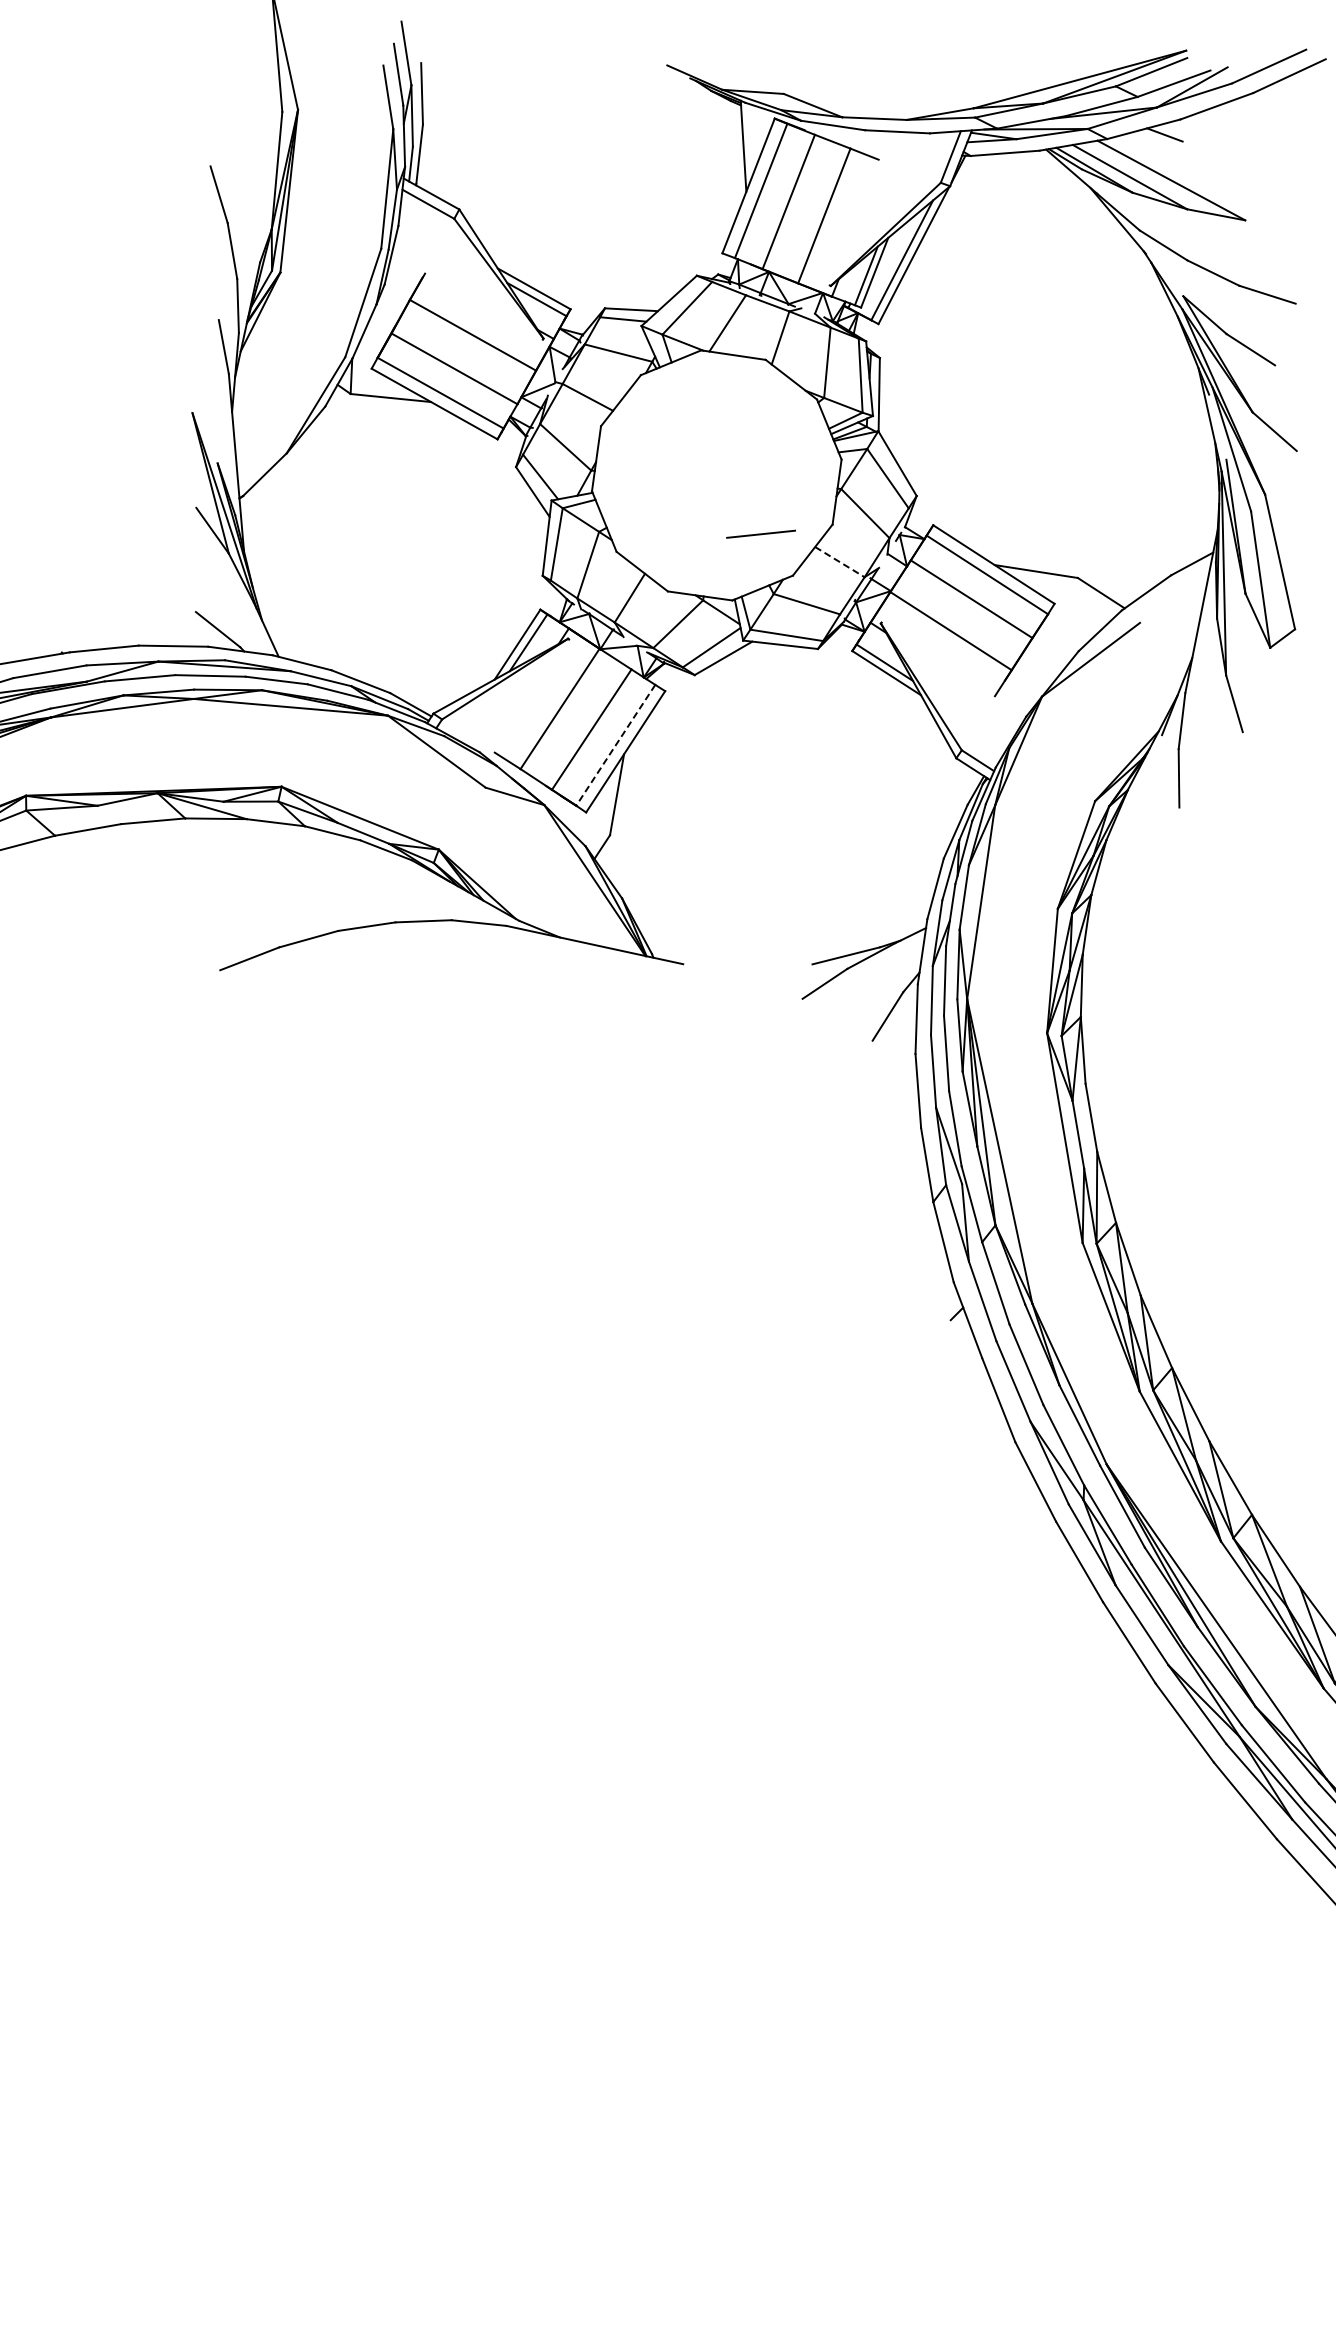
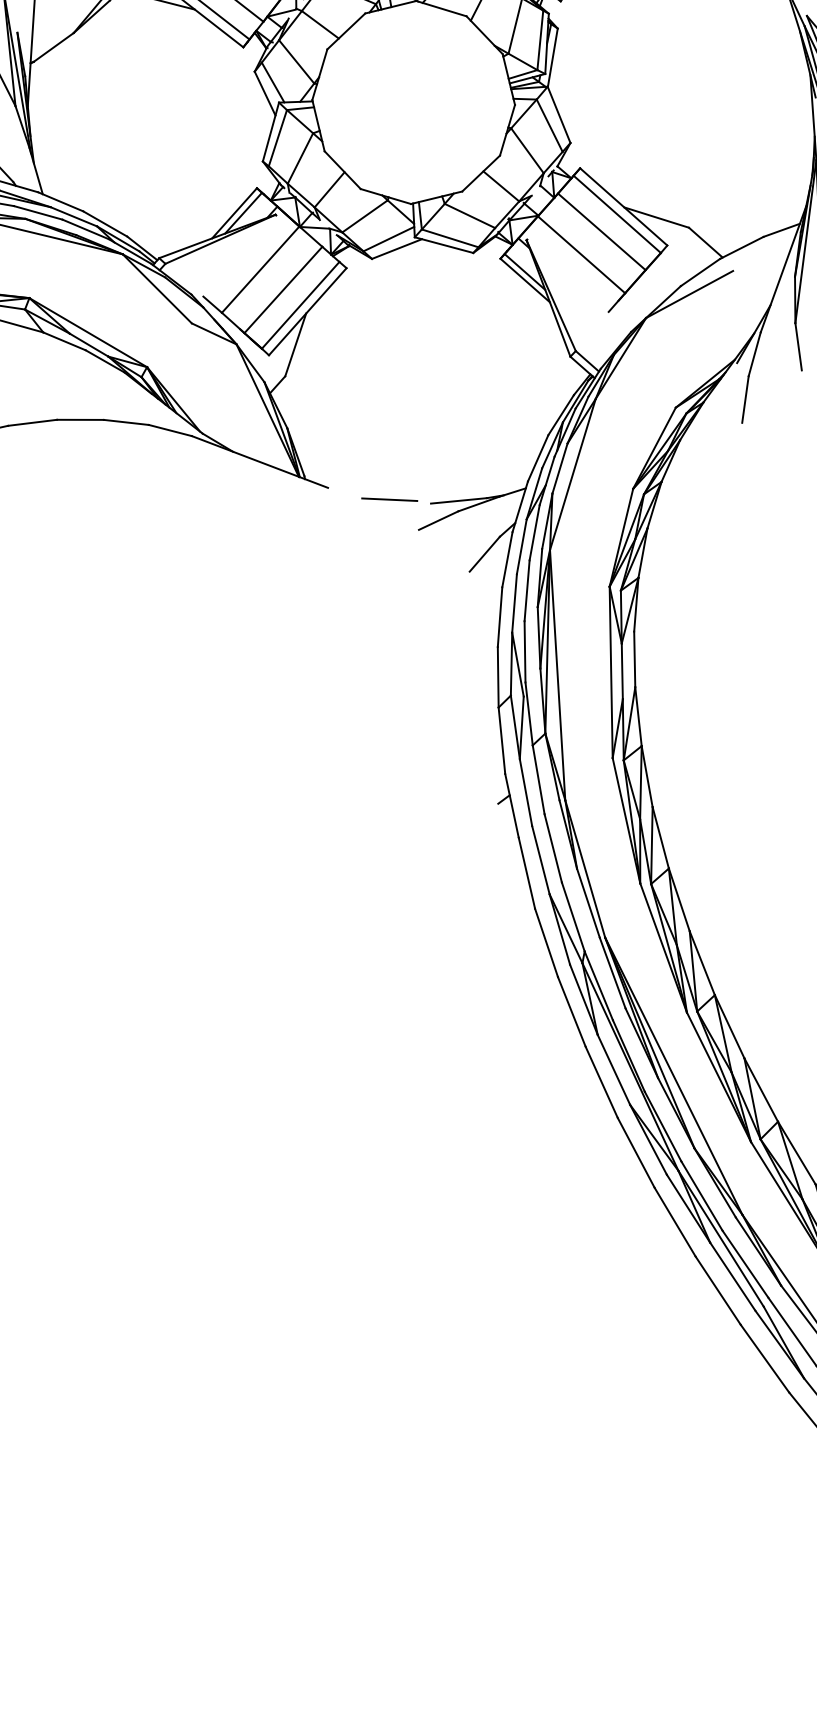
line: (760, 533) -> (389, 499), moved
line: (839, 562) -> (500, 186), dashed -> solid
line: (615, 745) -> (300, 305), dashed -> solid

